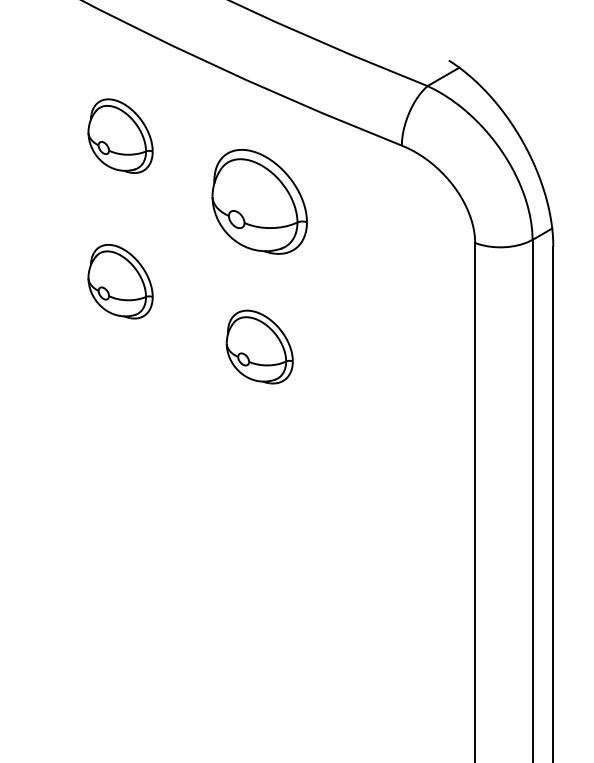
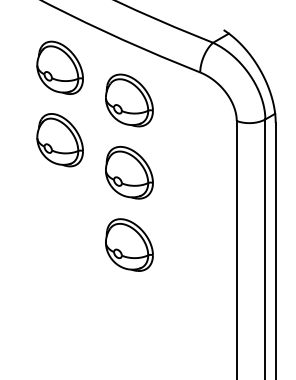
part: (119, 135) -> (59, 67), size x1.43
part: (119, 282) -> (59, 140), size x1.43
part: (259, 346) -> (129, 172), size x1.43
part: (259, 490) -> (129, 244), added

